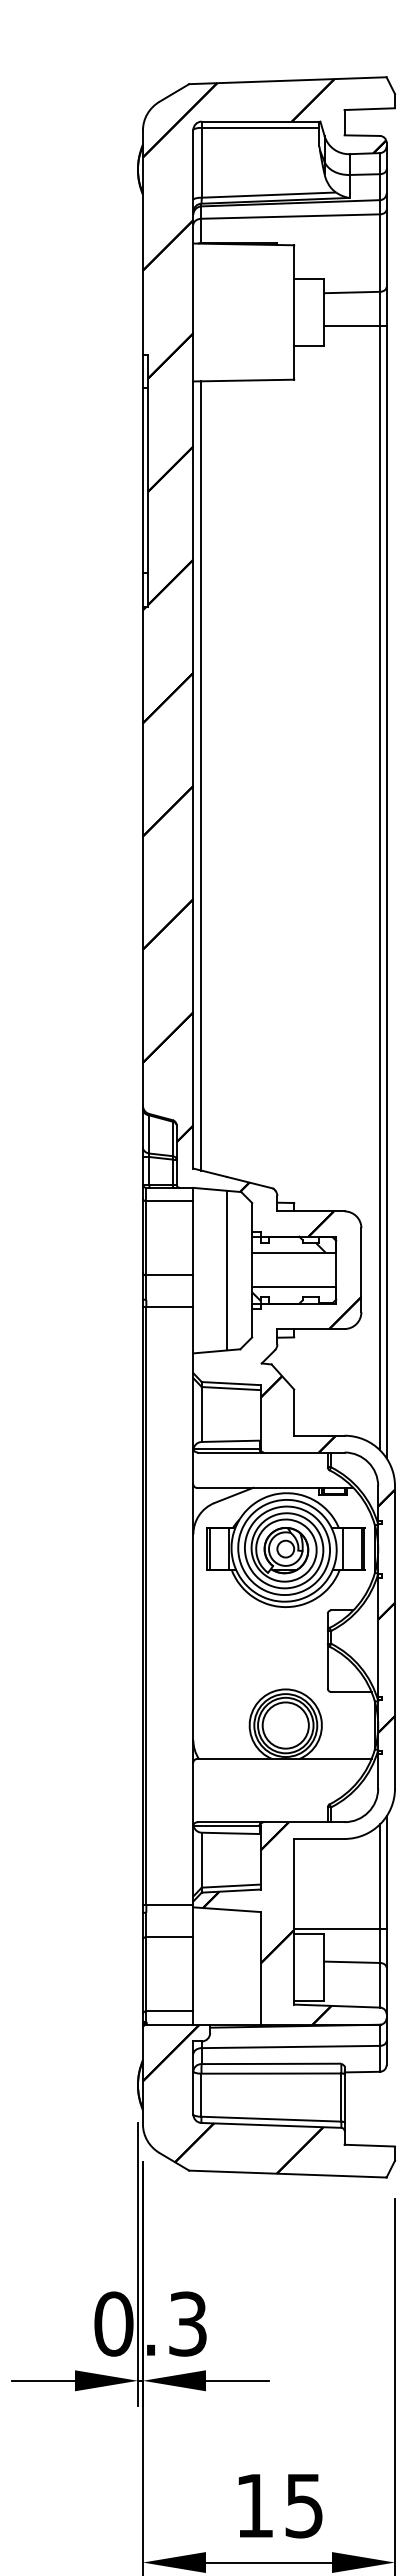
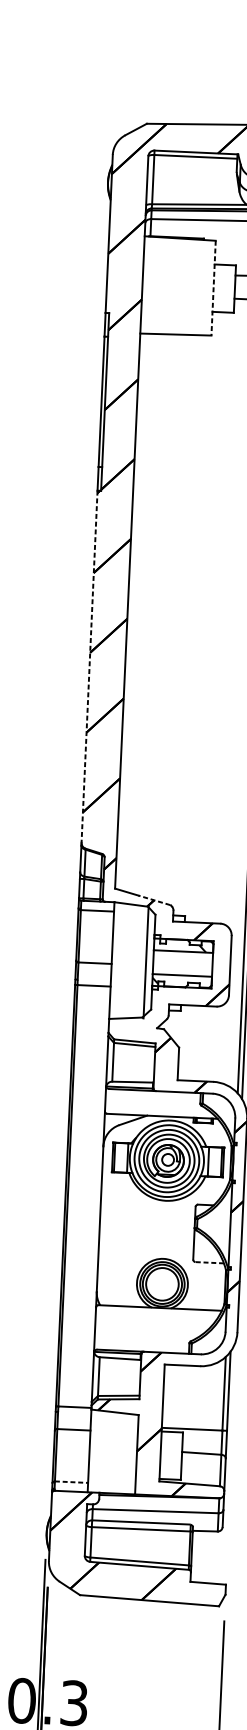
line: (294, 313) -> (213, 288), solid -> dashed
line: (201, 775) -> (133, 611), removed
line: (142, 856) -> (89, 666), solid -> dashed
line: (249, 1182) -> (154, 900), solid -> dashed
line: (226, 1270) -> (145, 962), moved
line: (350, 1691) -> (209, 1262), solid -> dashed
line: (169, 2011) -> (71, 1482), solid -> dashed

